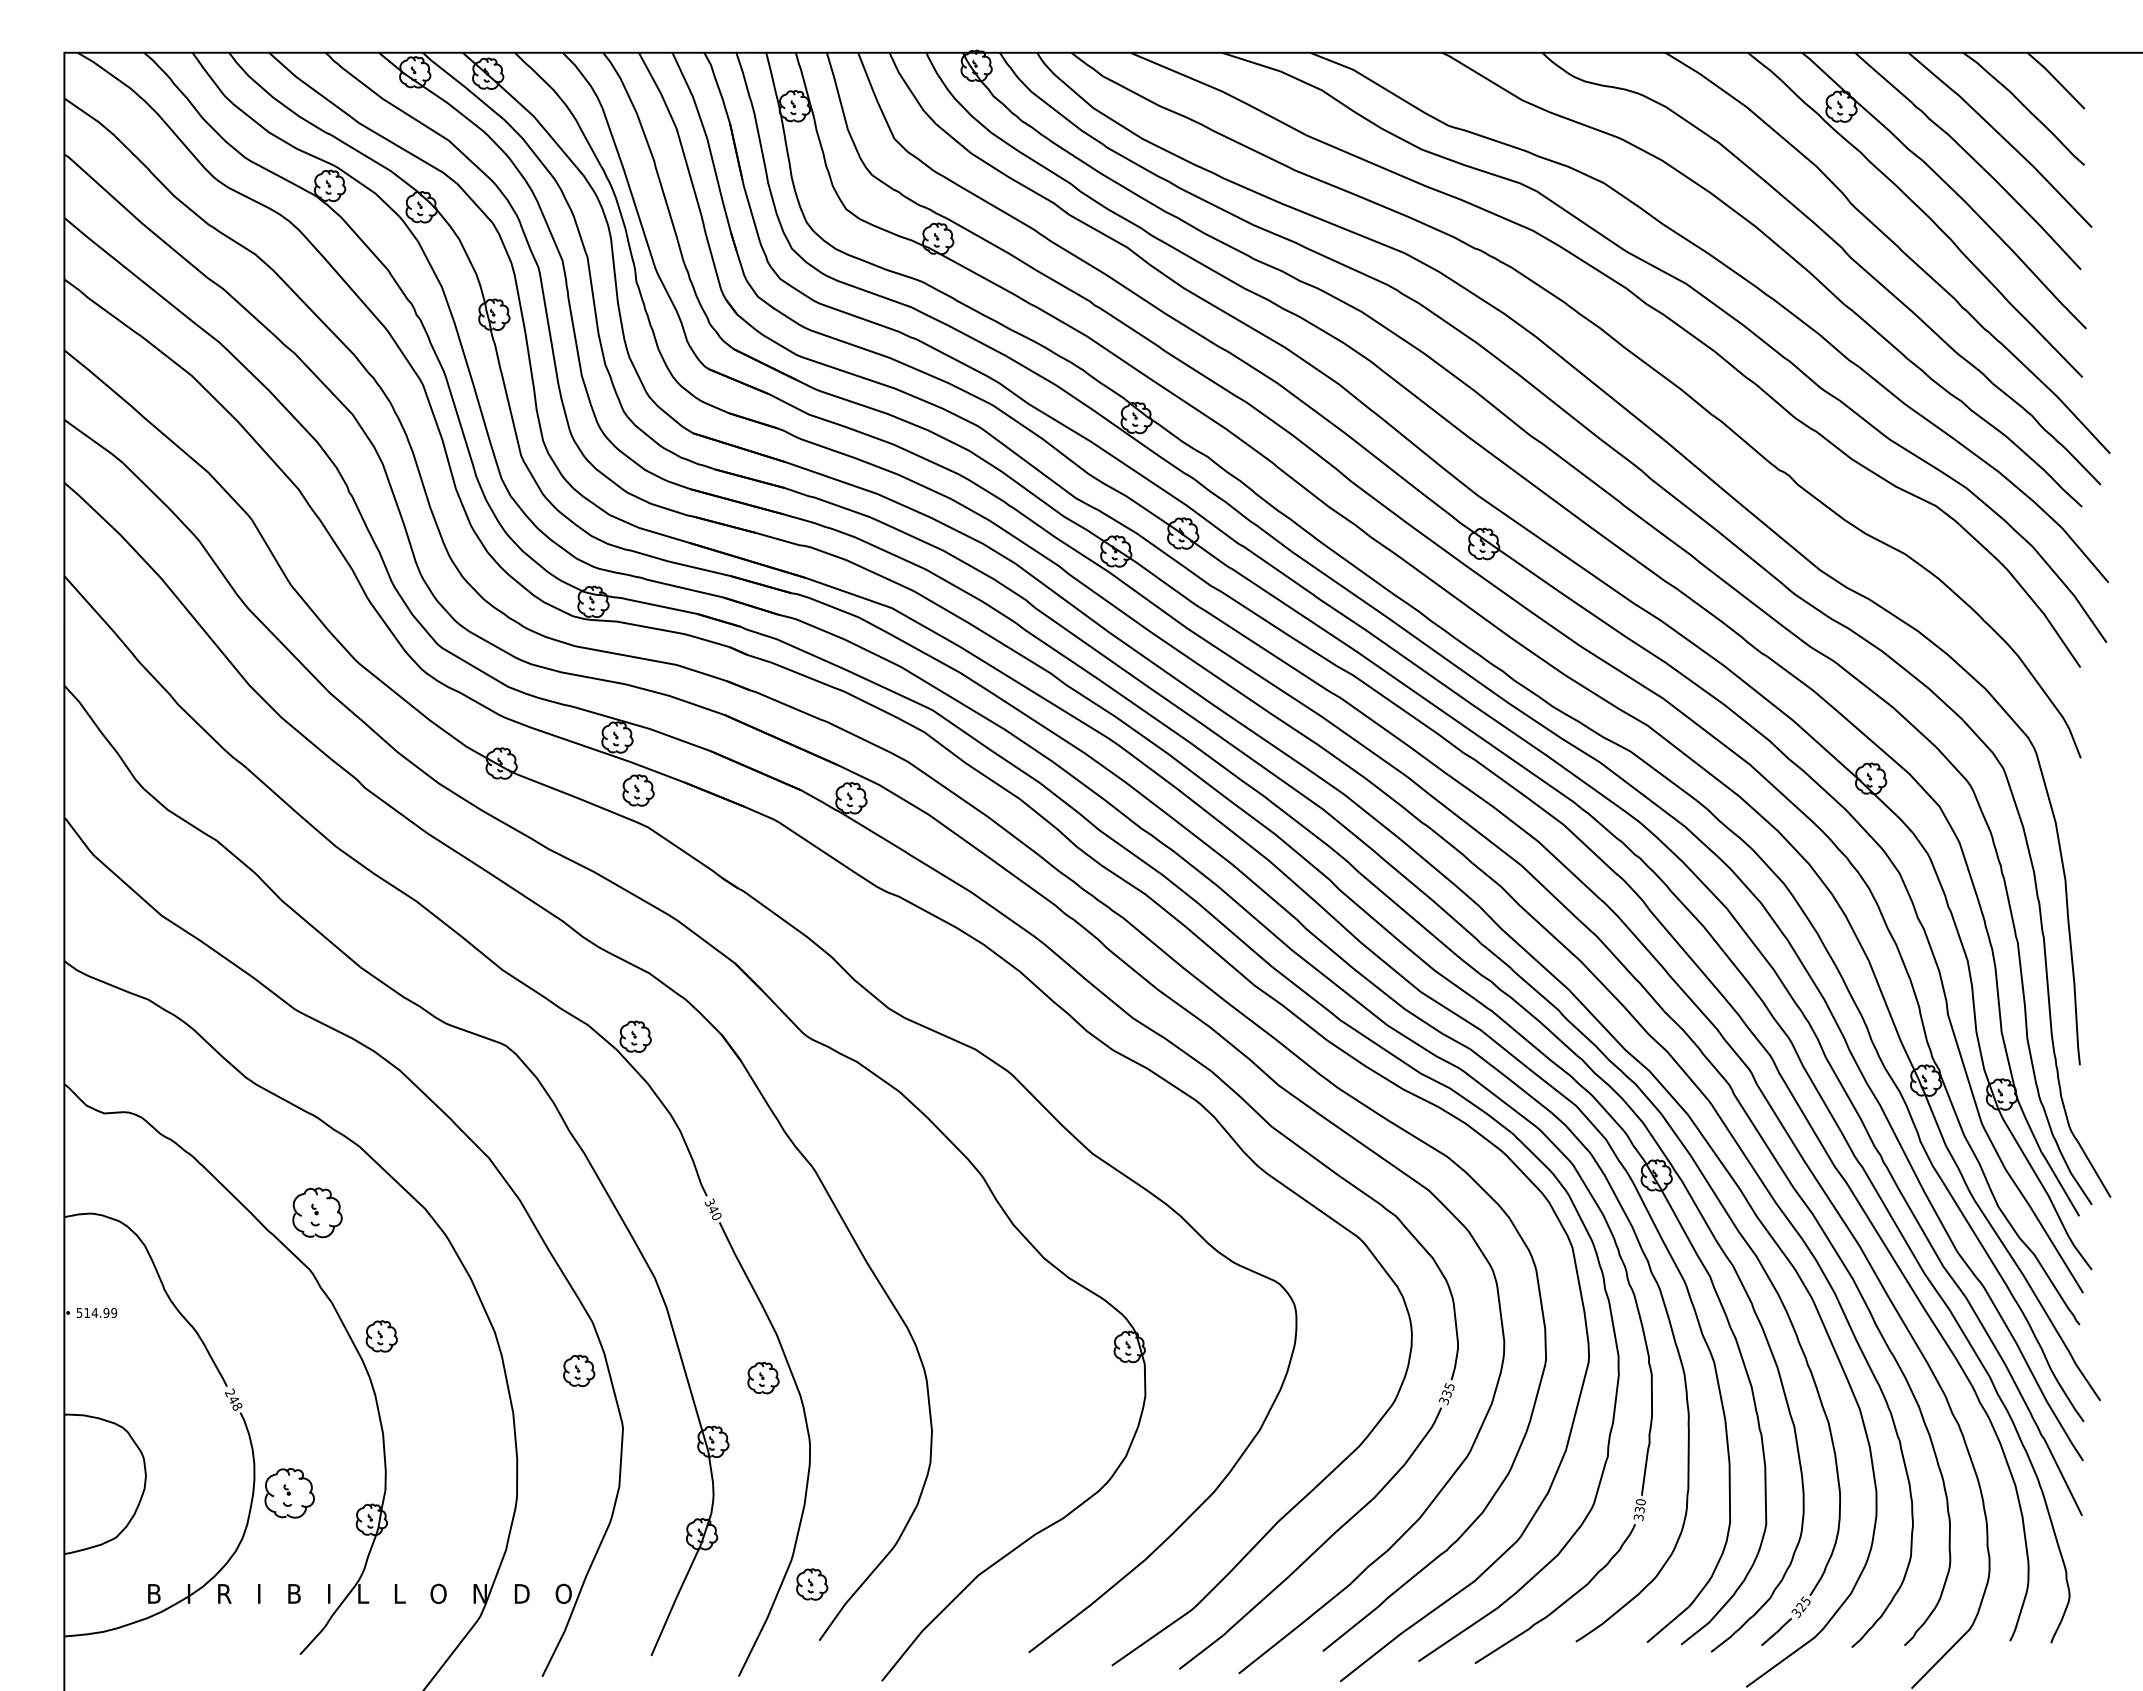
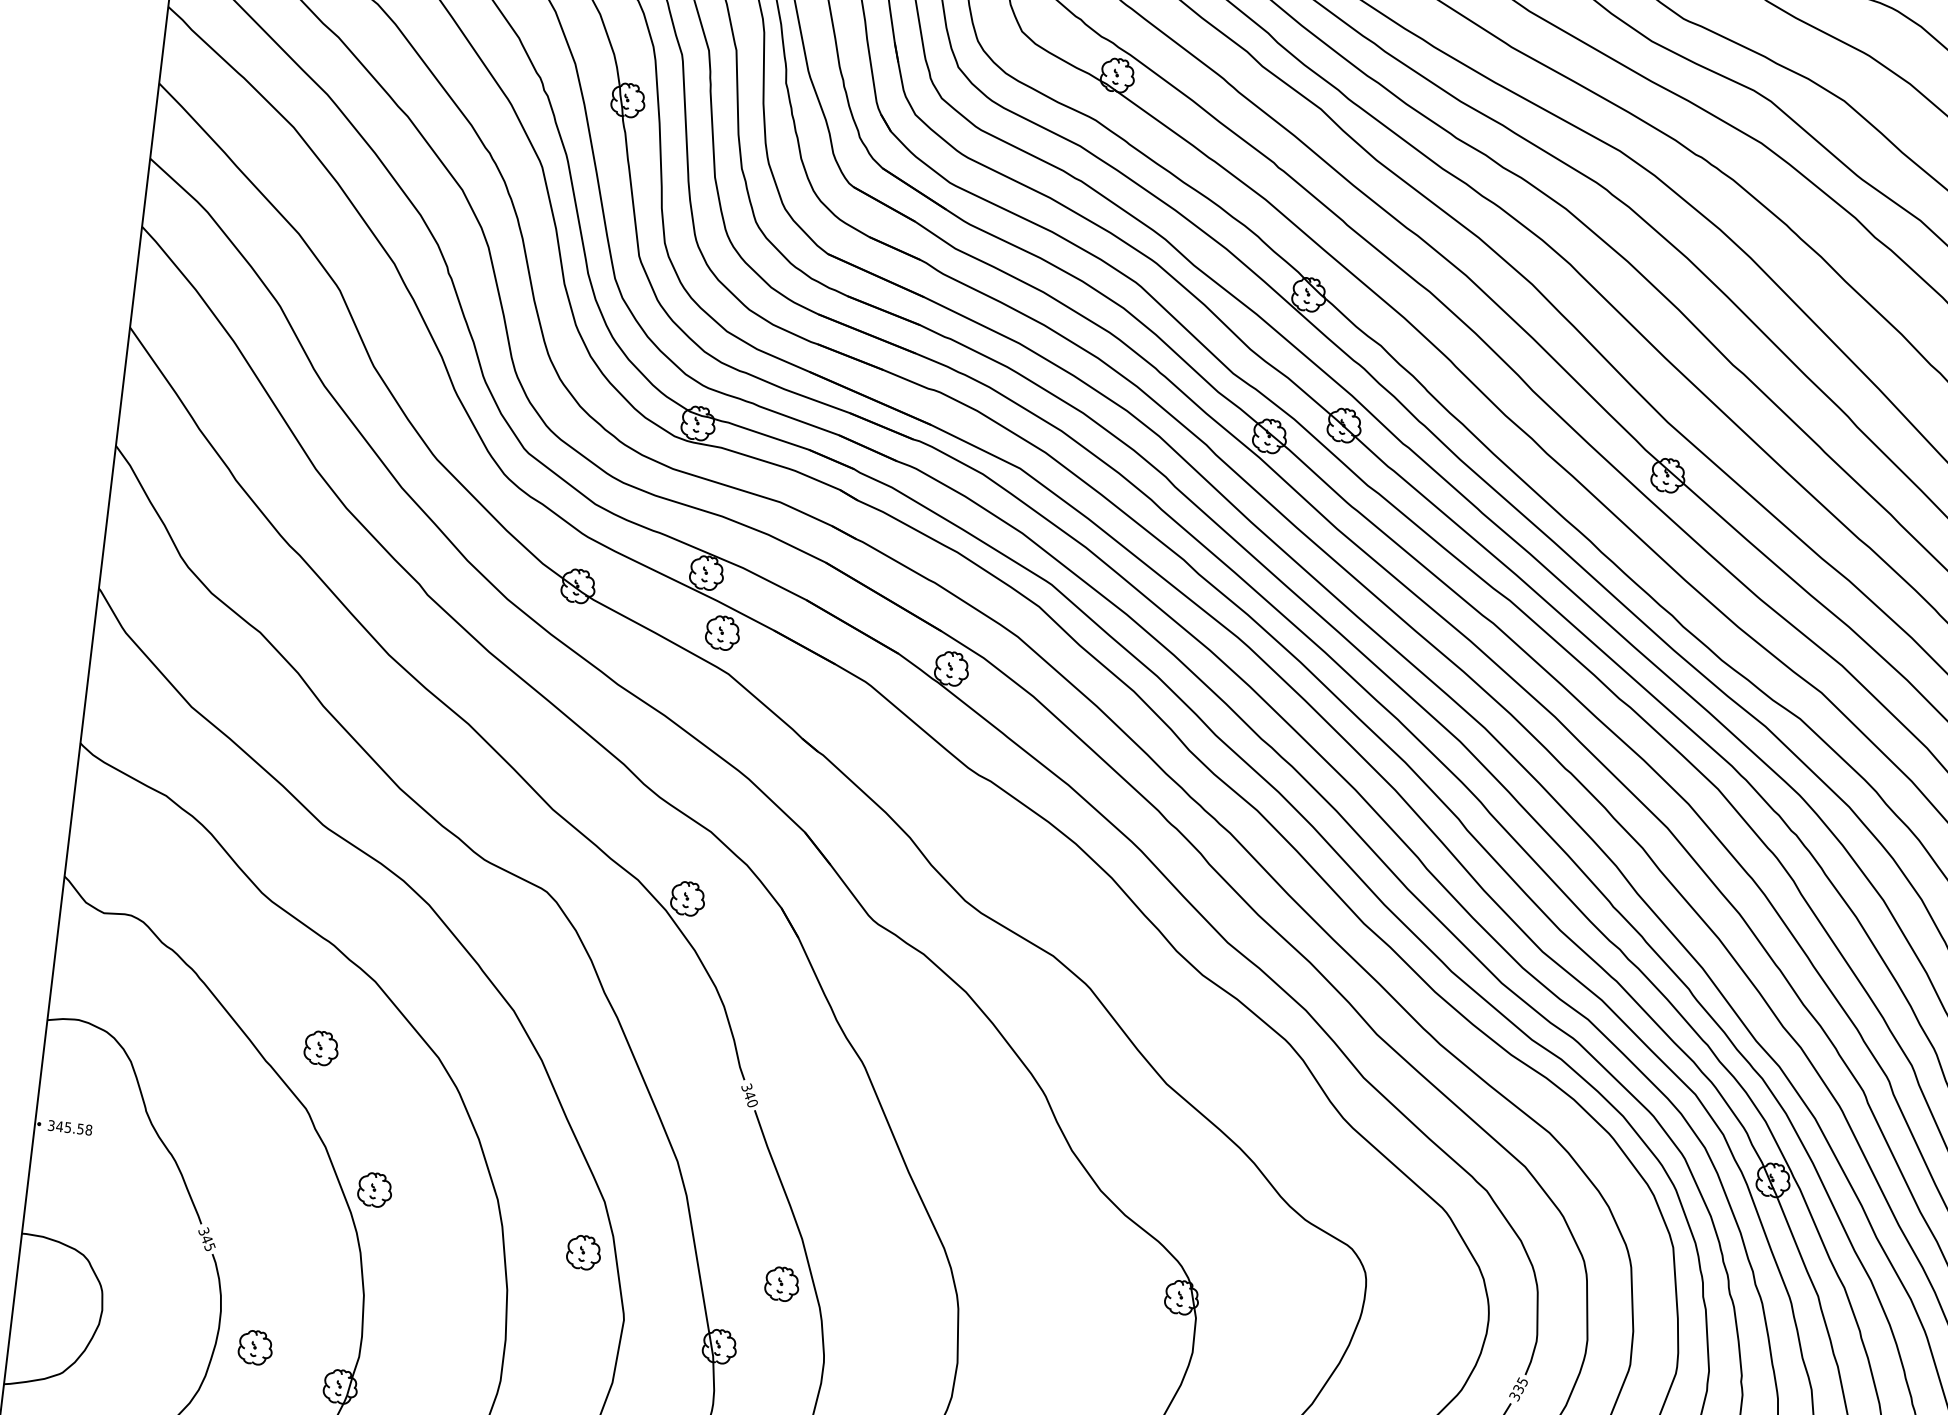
part: (317, 1213) -> (321, 1048), size x0.62
text: (97, 1313) -> (70, 1128), 514.99 -> 345.58
text: (233, 1399) -> (206, 1238), 248 -> 345
part: (290, 1493) -> (256, 1347), size x0.62

